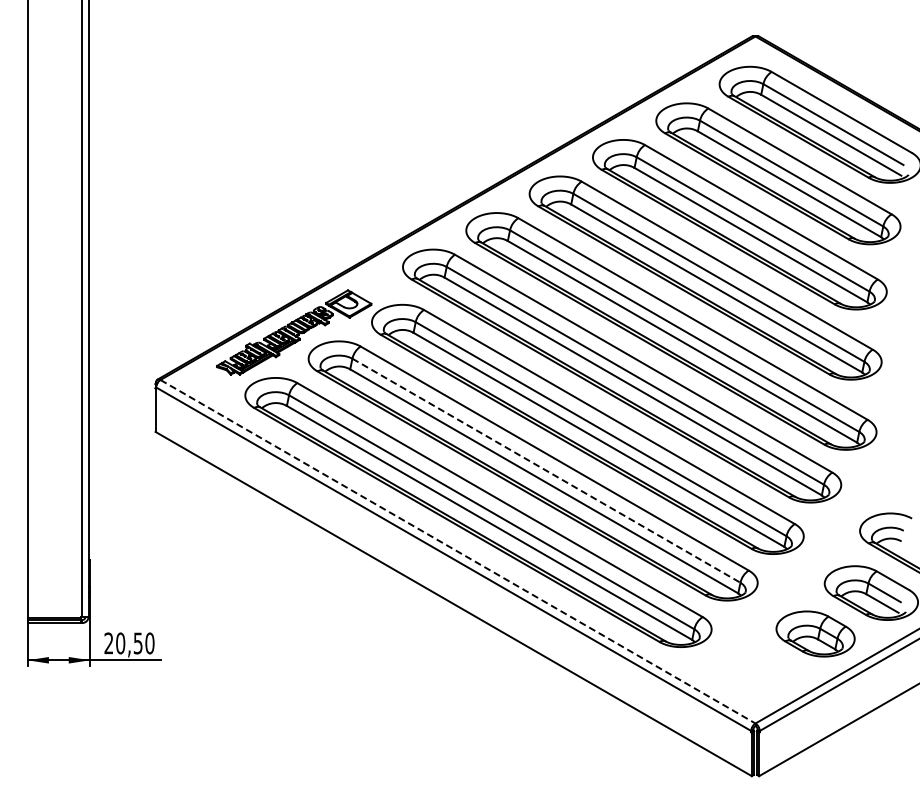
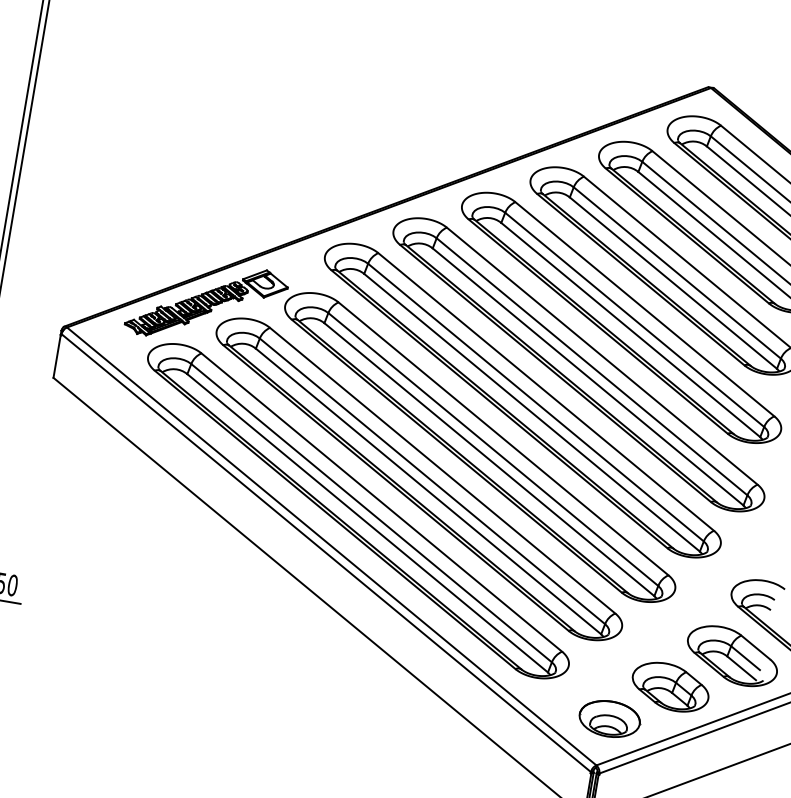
line: (546, 470) -> (432, 481), dashed -> solid
line: (458, 551) -> (332, 546), dashed -> solid
part: (760, 675) -> (609, 718), added

